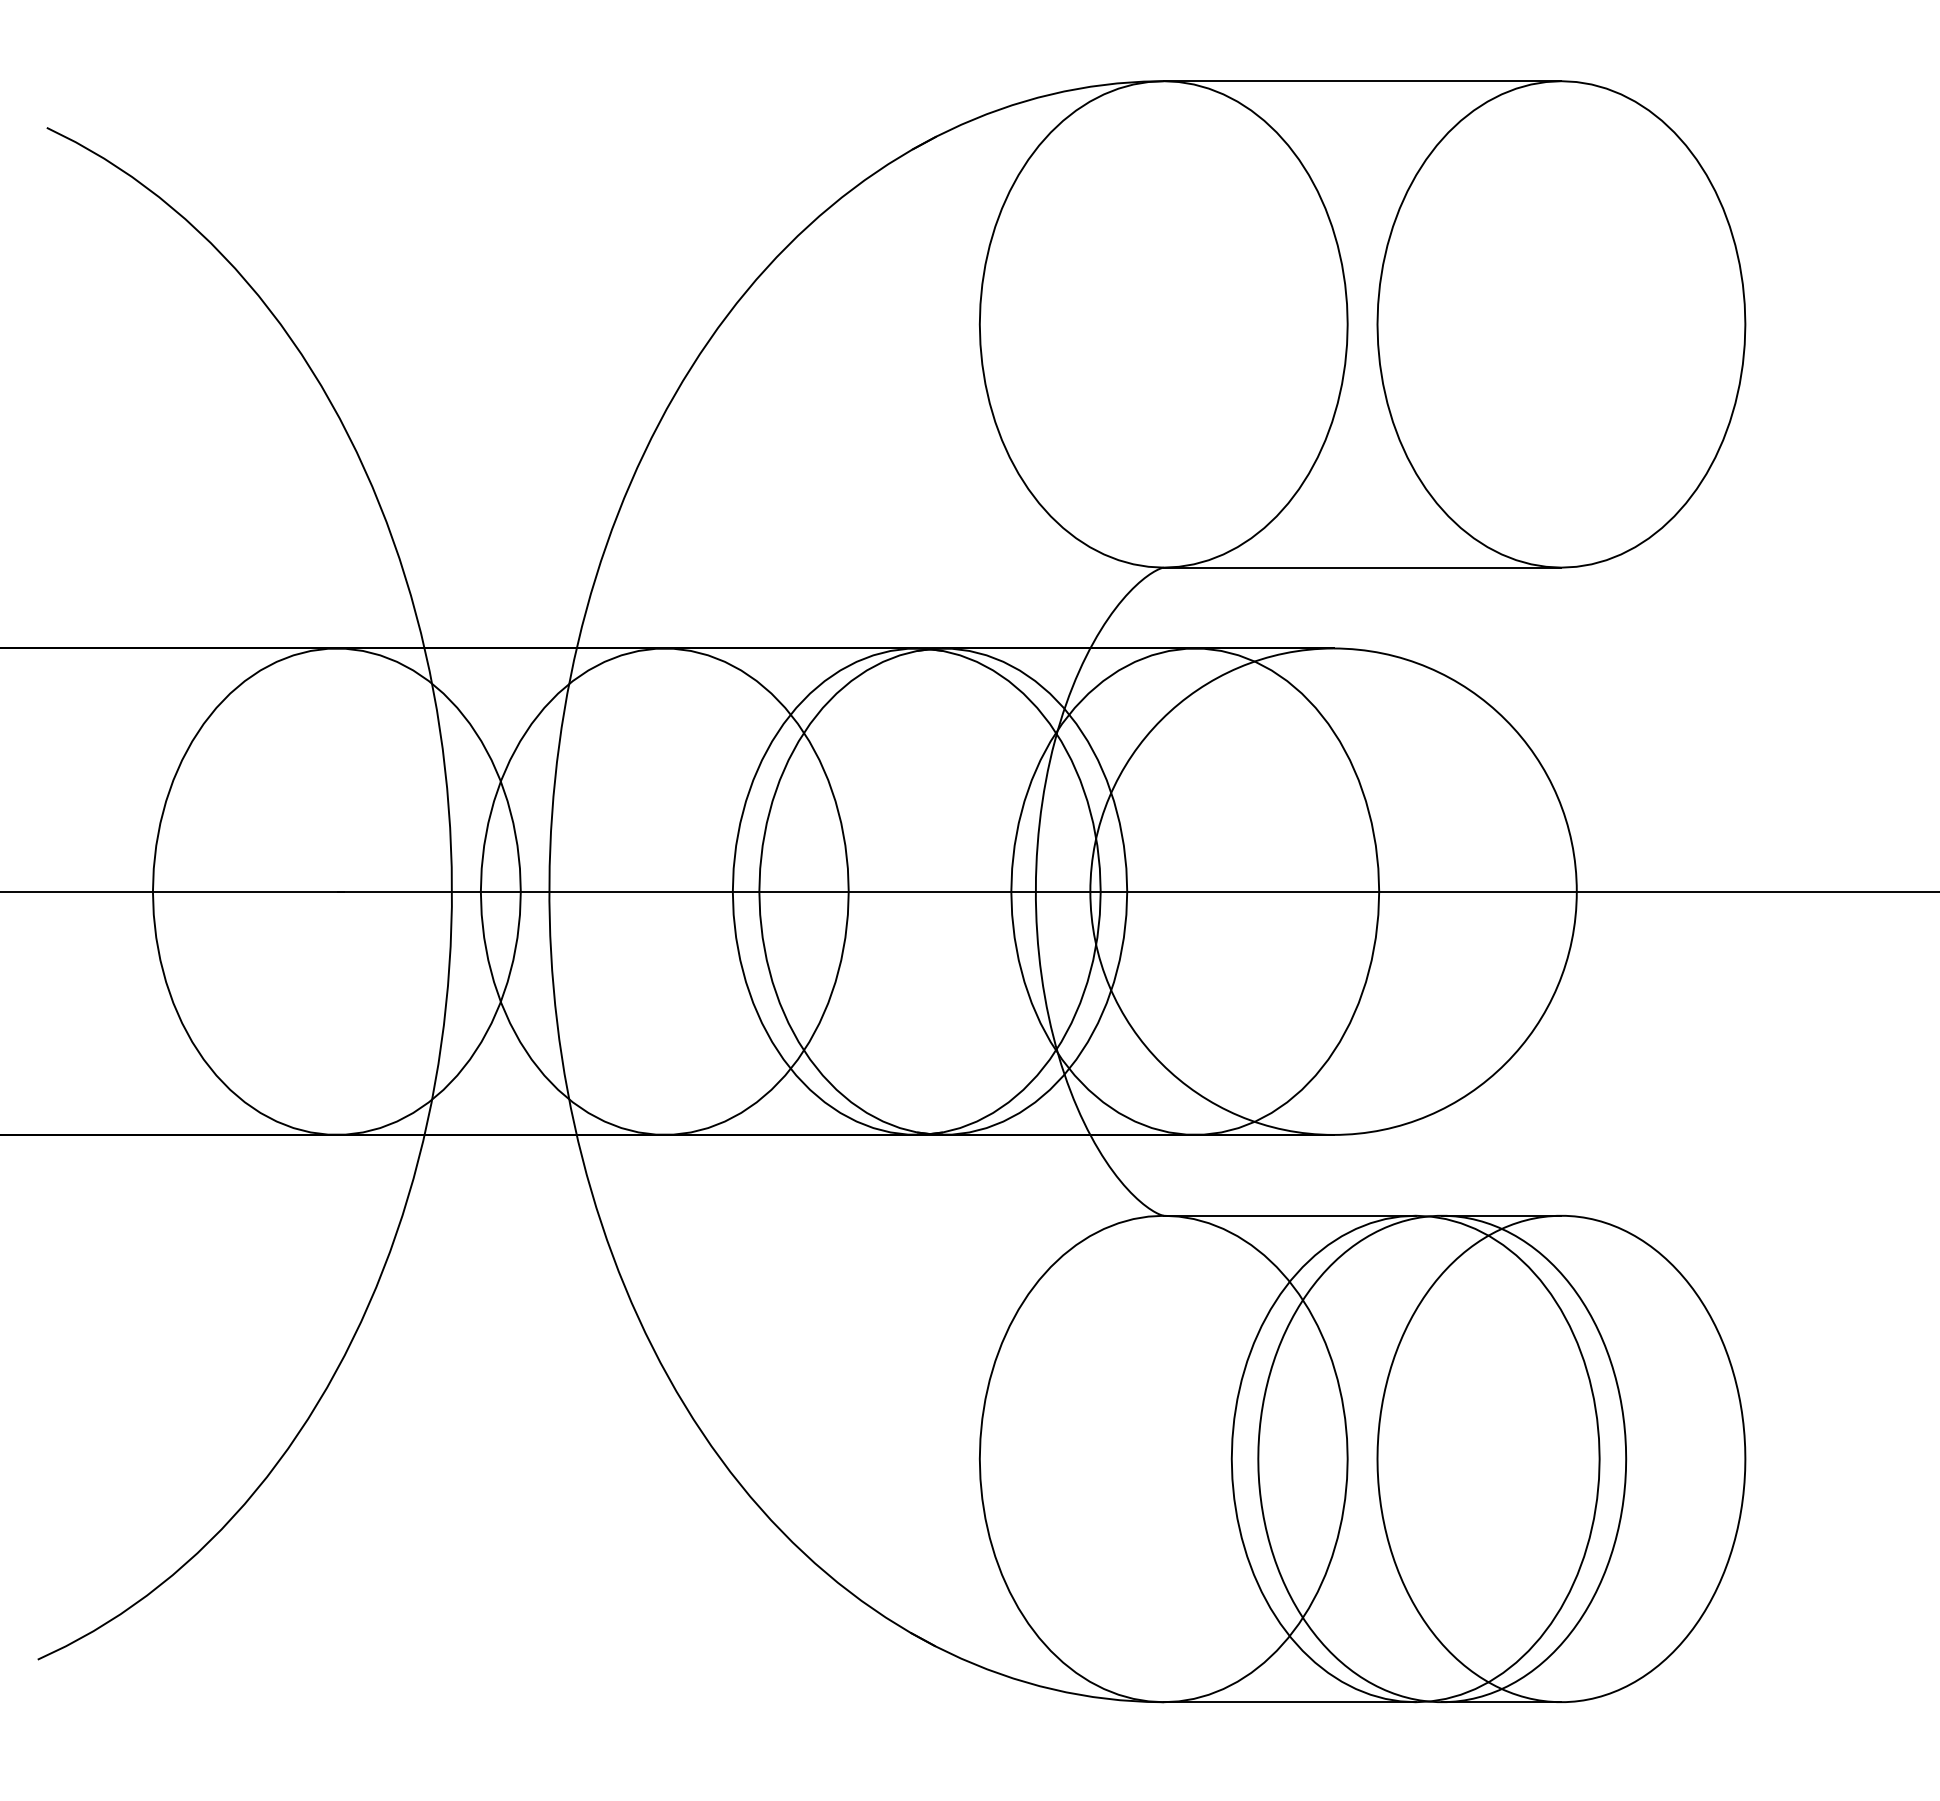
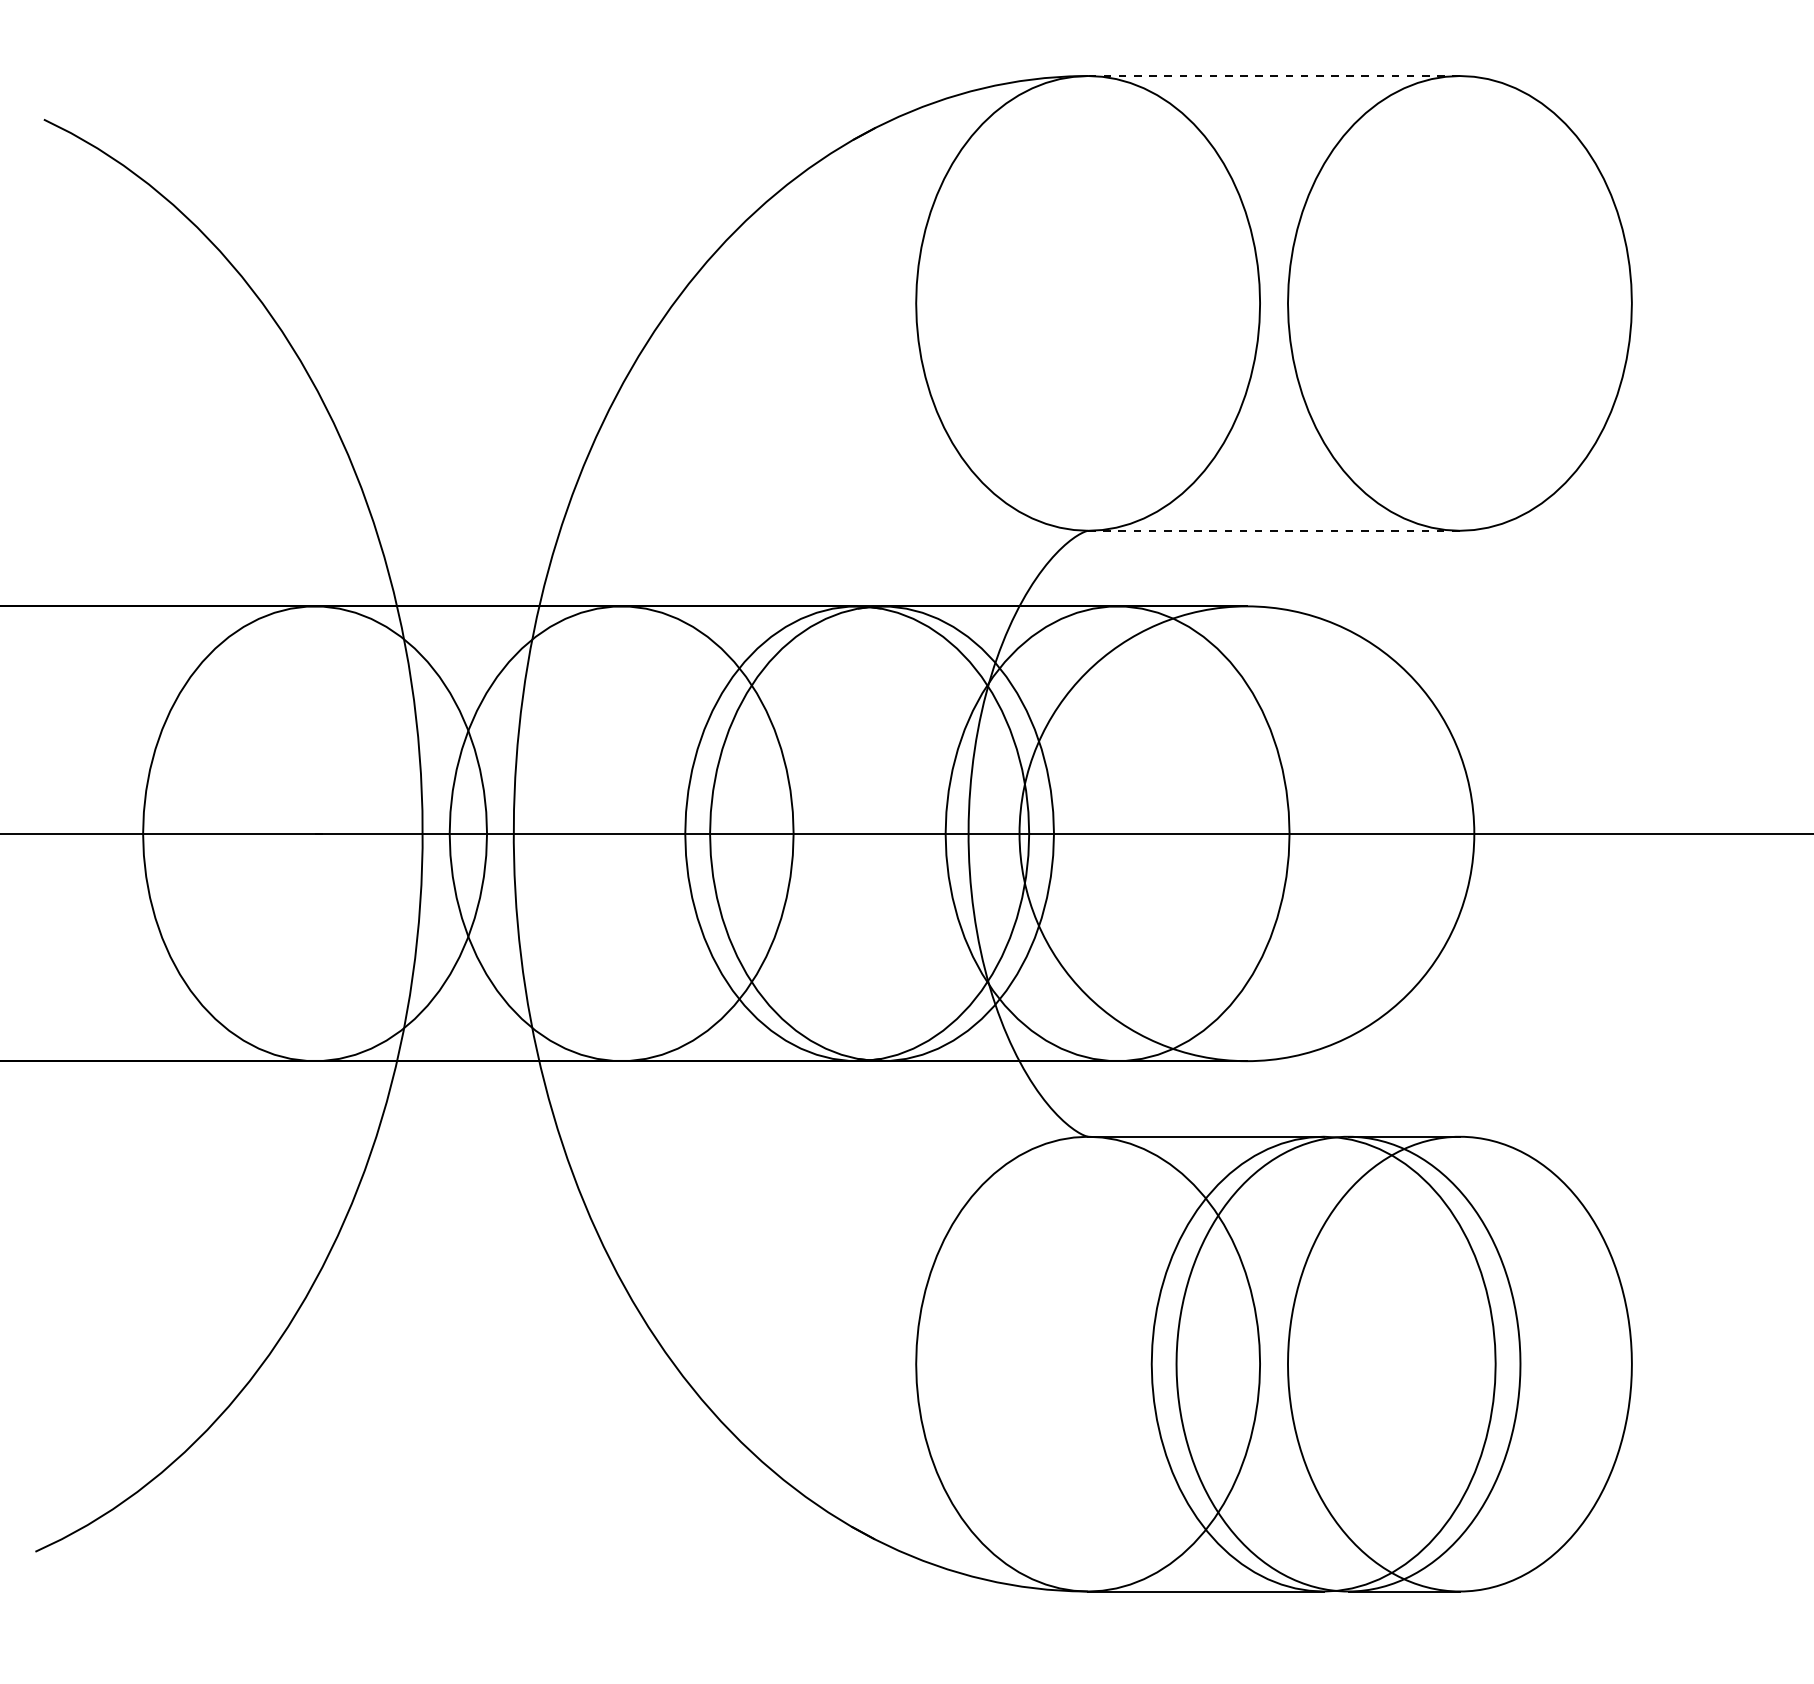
line: (1363, 81) -> (1274, 76), solid -> dashed
line: (1363, 567) -> (1274, 530), solid -> dashed

